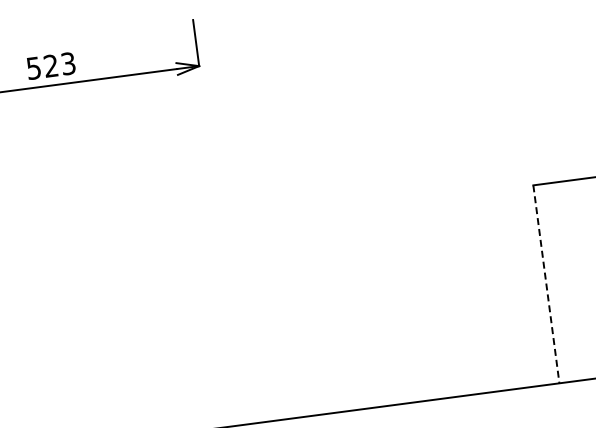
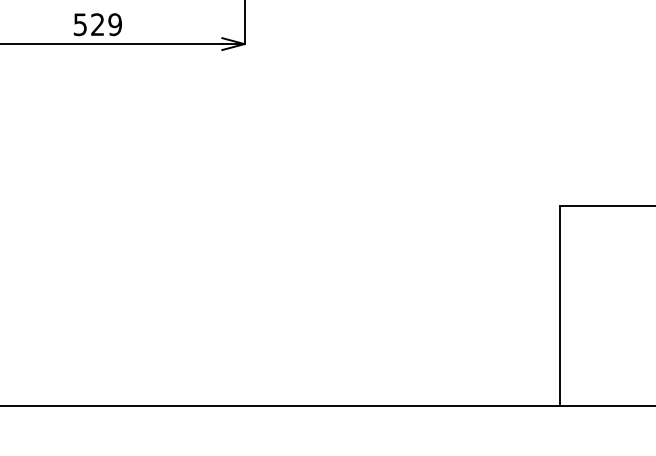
text: (67, 63) -> (114, 24), 523 -> 529
line: (546, 284) -> (560, 305), dashed -> solid

